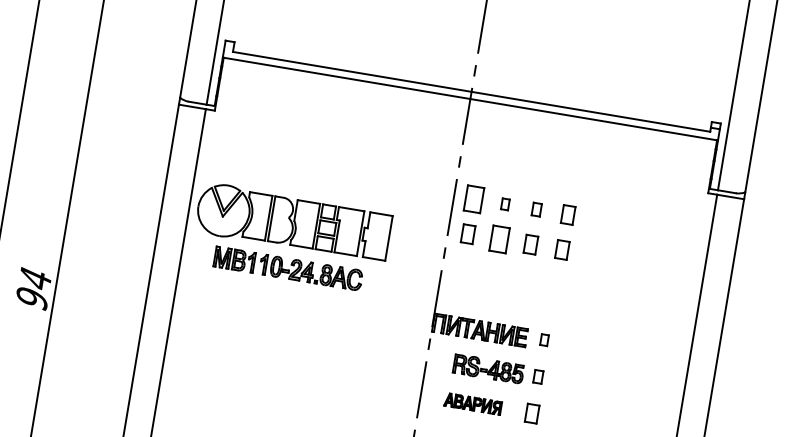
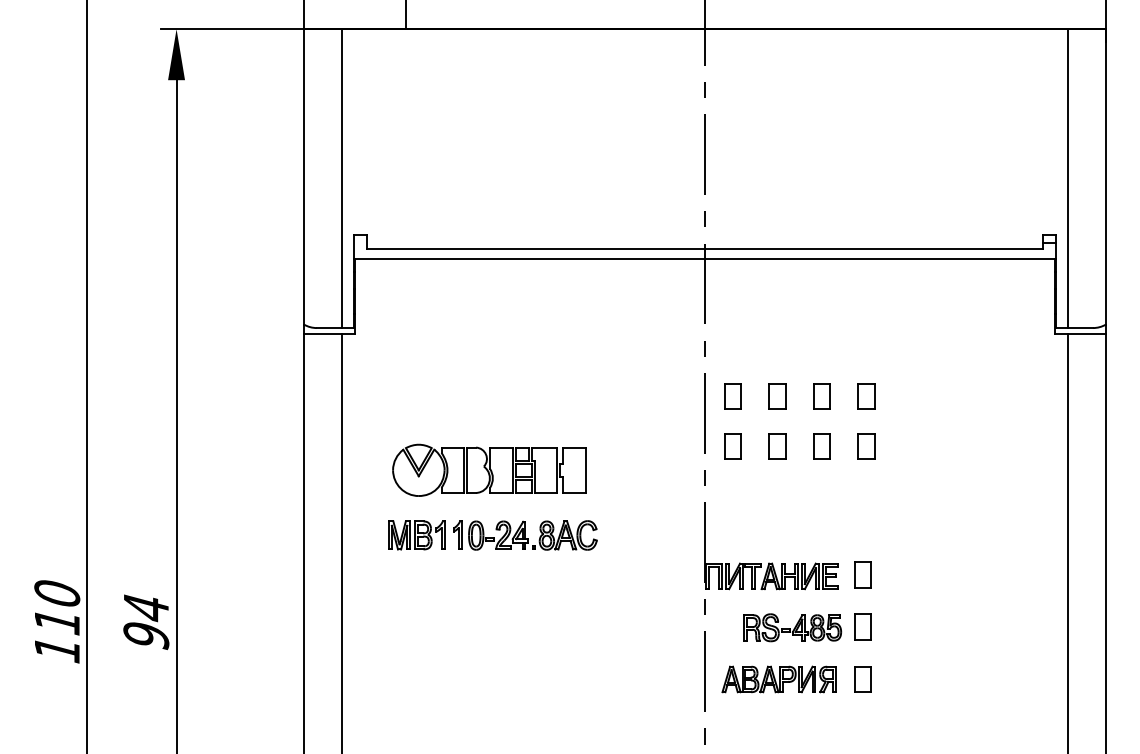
part: (473, 198) -> (732, 396), size x0.71
part: (505, 204) -> (777, 396), size x1.67
part: (536, 209) -> (821, 396), size x1.43
part: (293, 221) -> (489, 469), size x0.71
part: (499, 239) -> (777, 446), size x0.71
part: (544, 339) -> (862, 574), size x1.67
part: (538, 376) -> (862, 626), size x1.43
part: (472, 403) -> (778, 679), size x1.43

